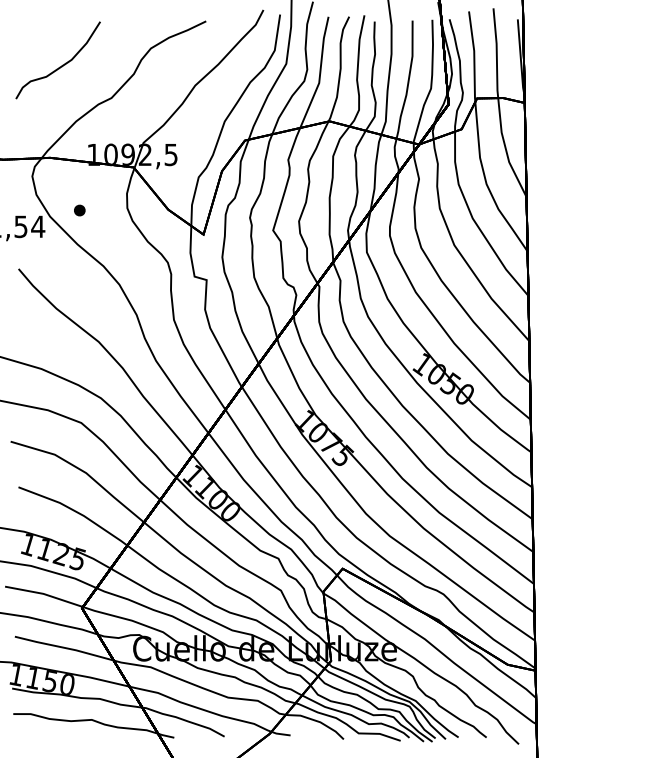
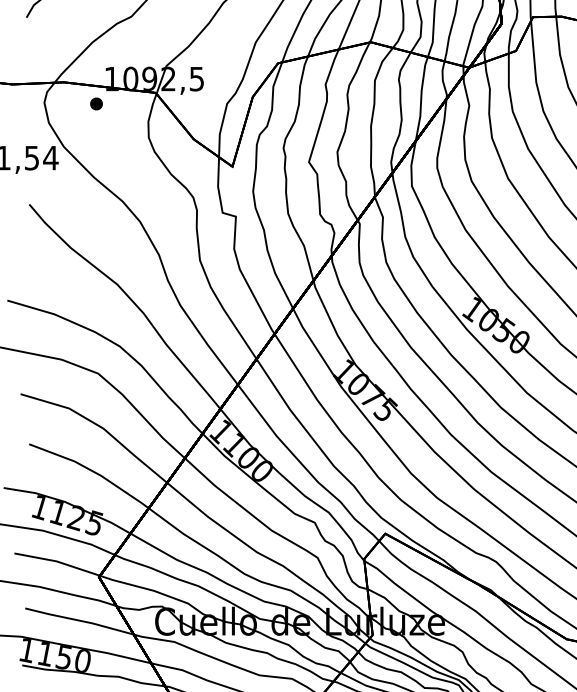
part: (79, 210) -> (96, 103), moved

